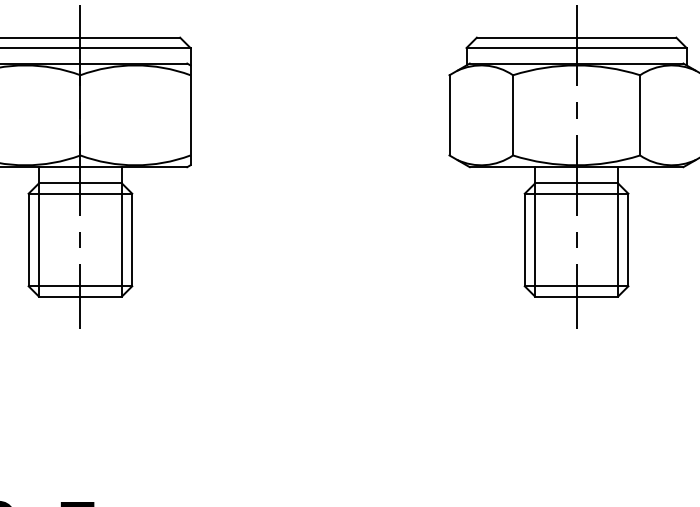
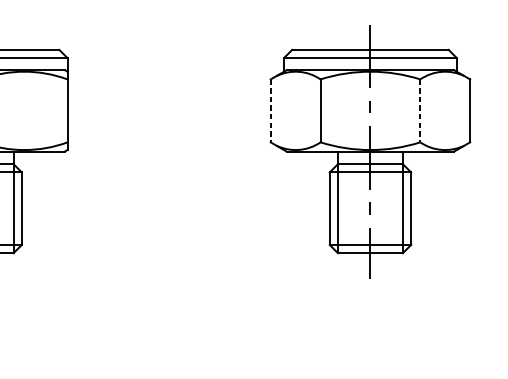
line: (449, 115) -> (270, 110), solid -> dashed
line: (640, 115) -> (420, 110), solid -> dashed

